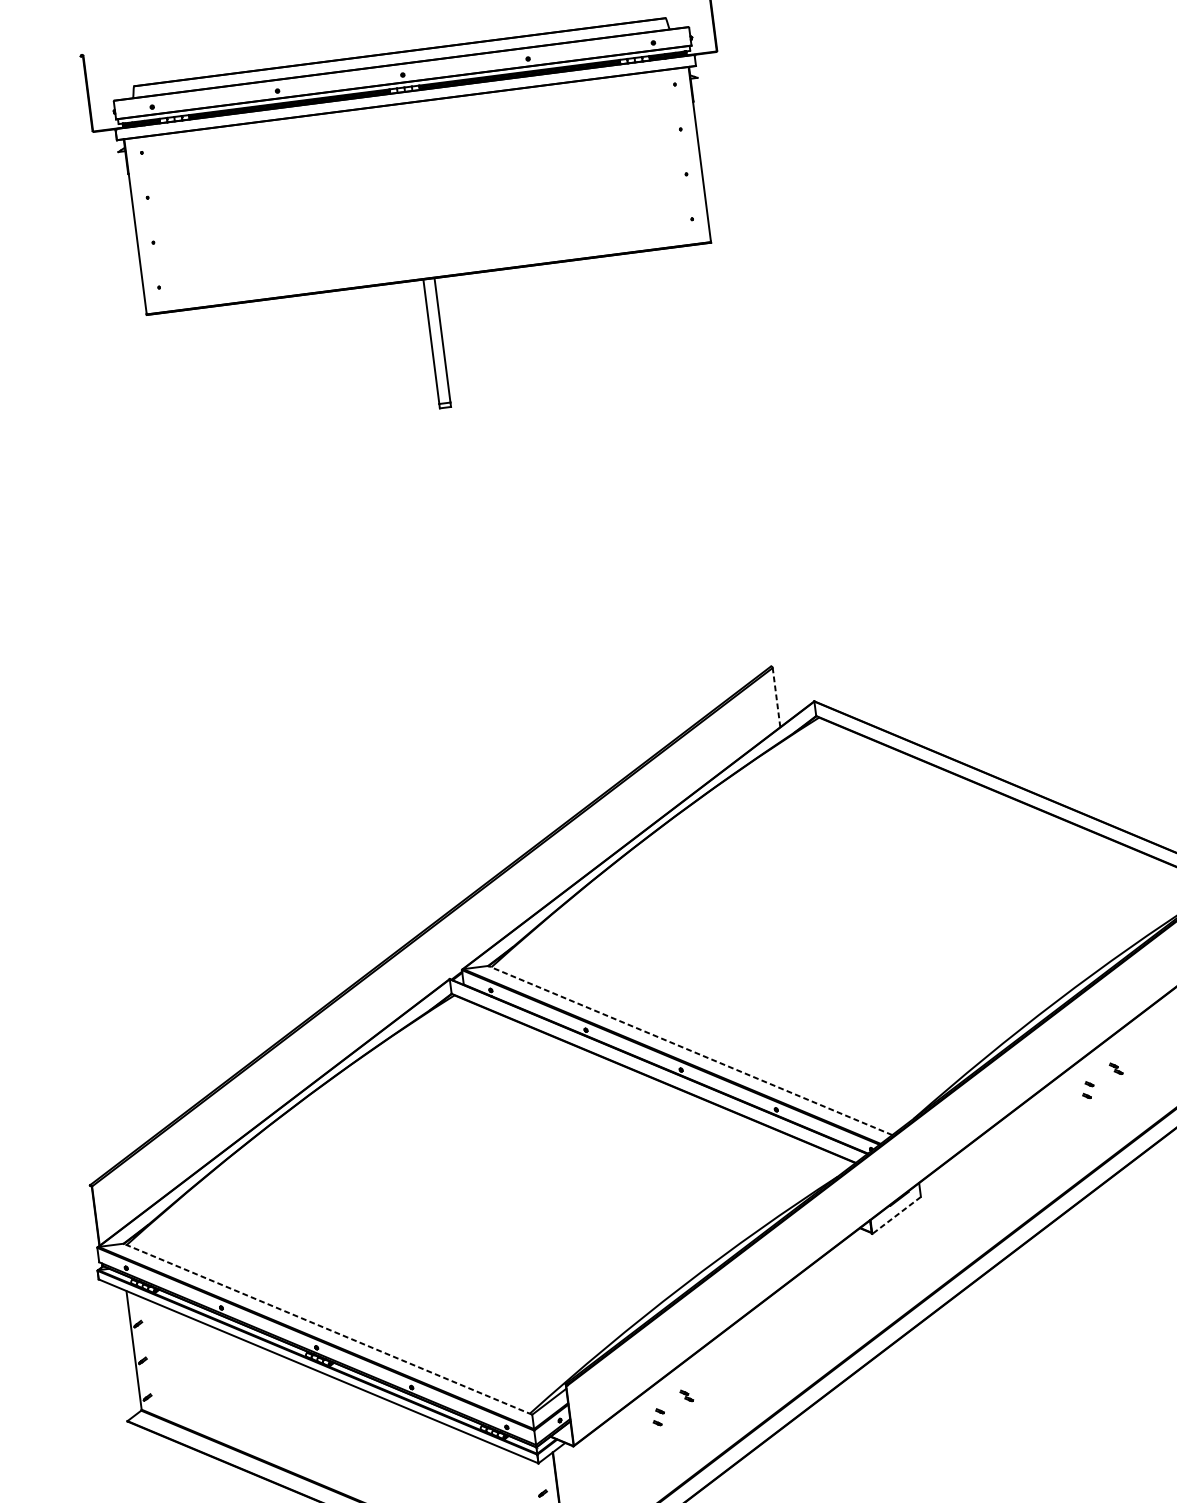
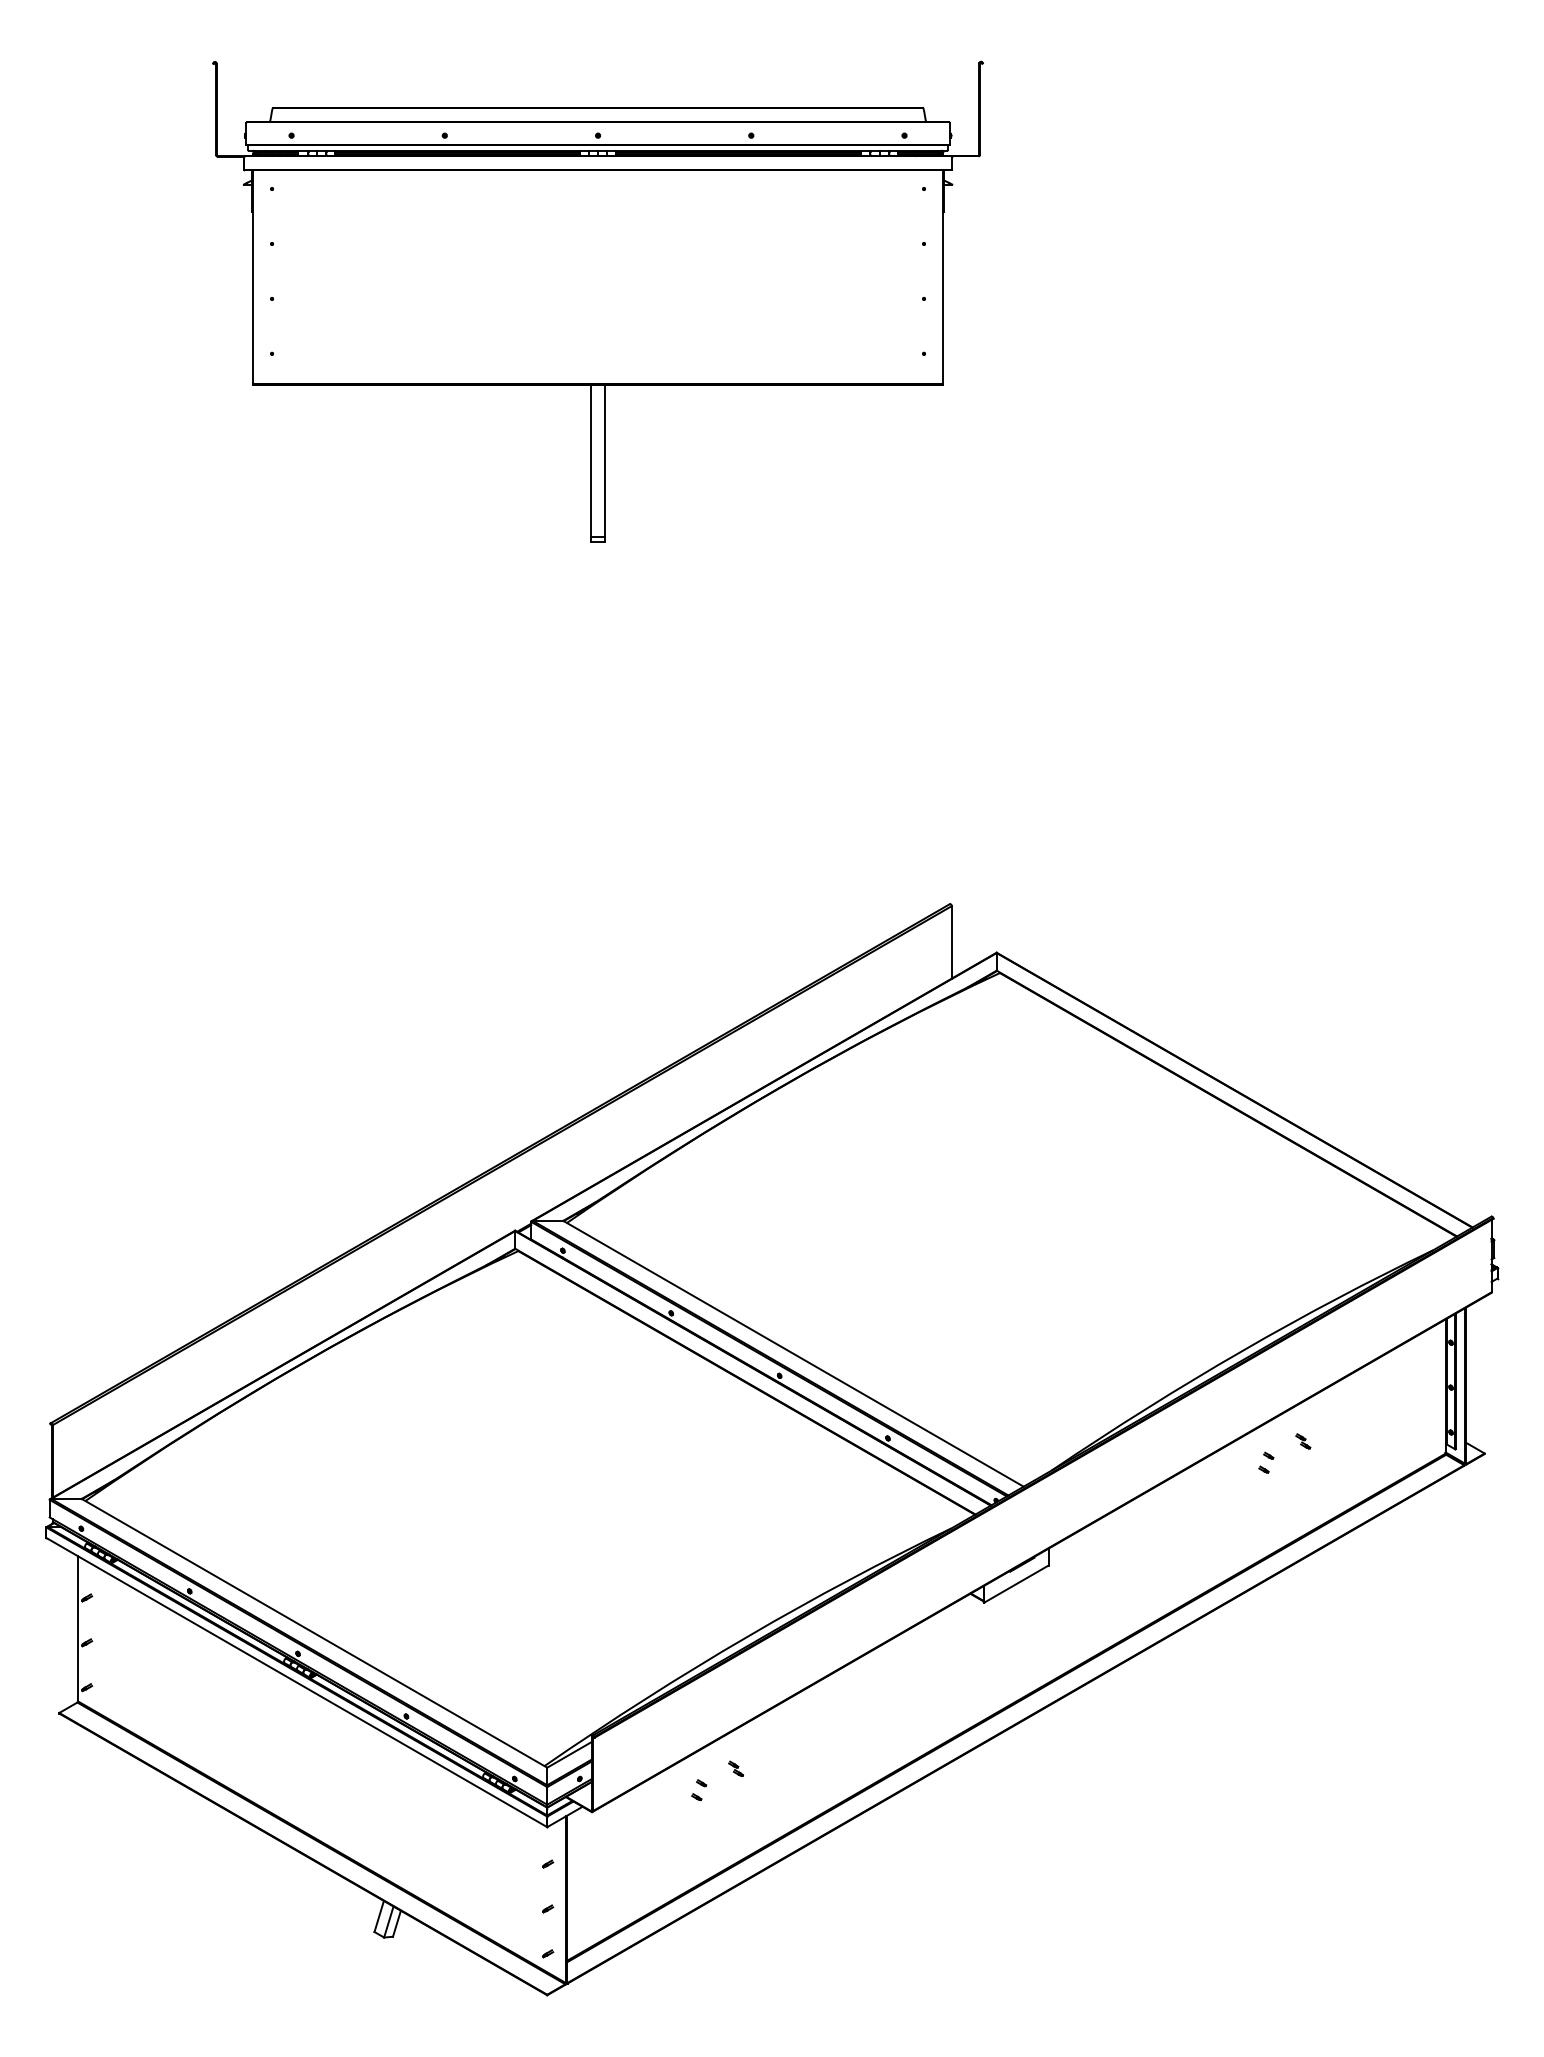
line: (776, 696) -> (951, 941), dashed -> solid
line: (690, 1050) -> (793, 1353), dashed -> solid
line: (896, 1215) -> (1016, 1584), dashed -> solid
line: (327, 1329) -> (314, 1633), dashed -> solid

